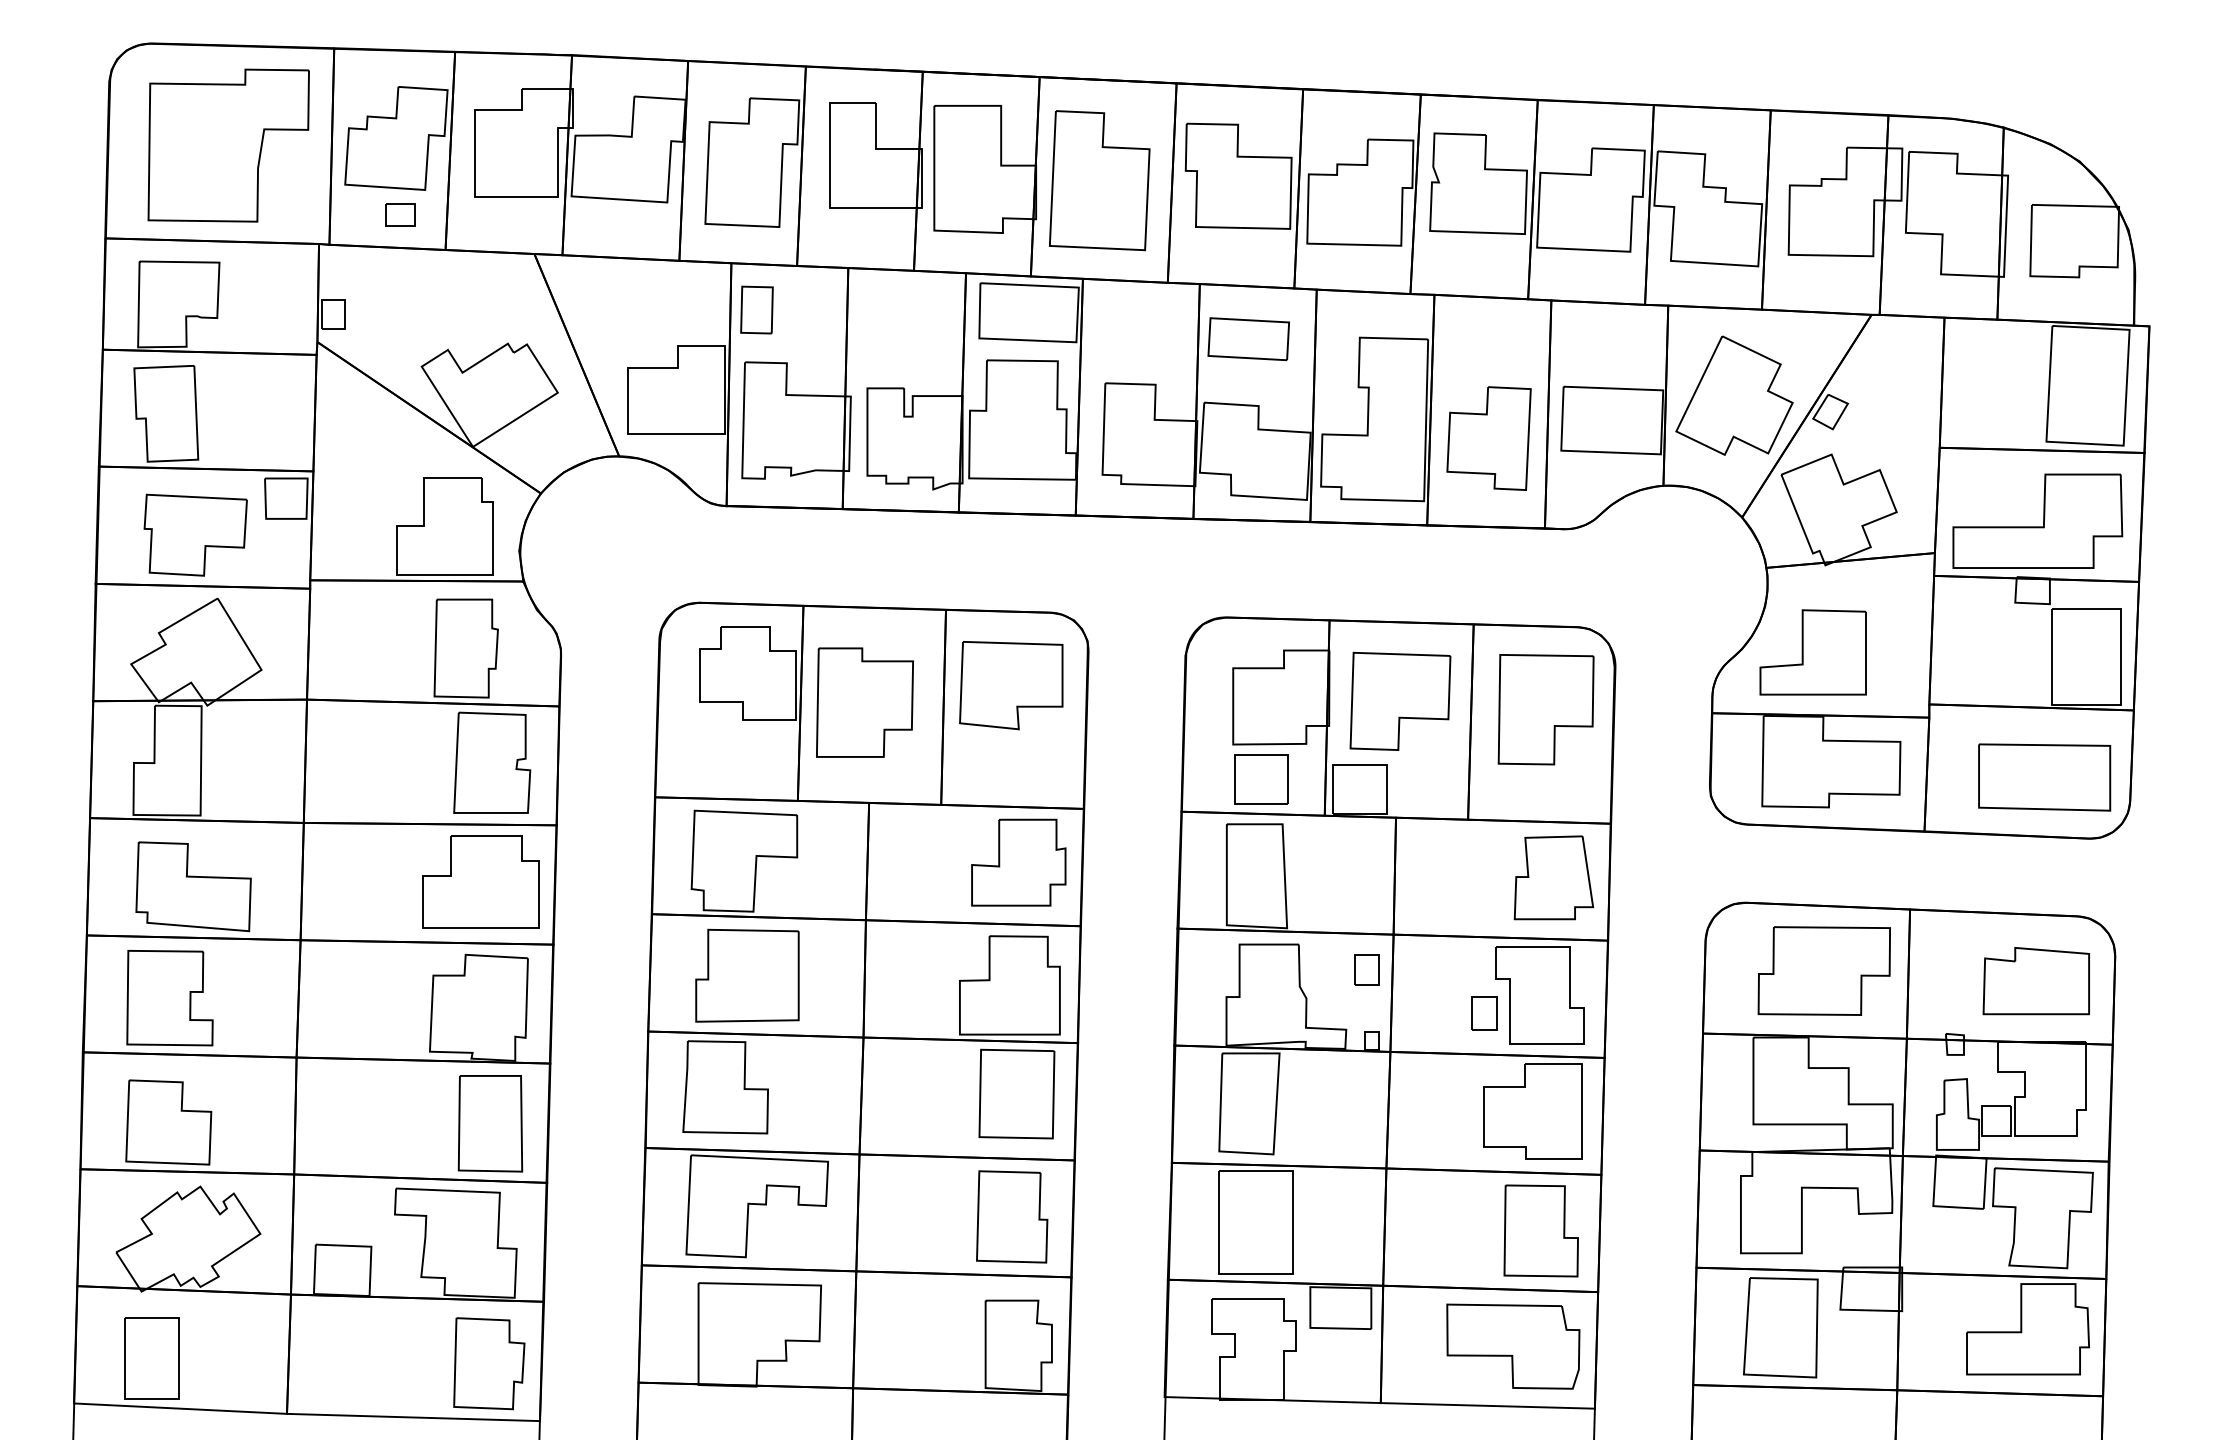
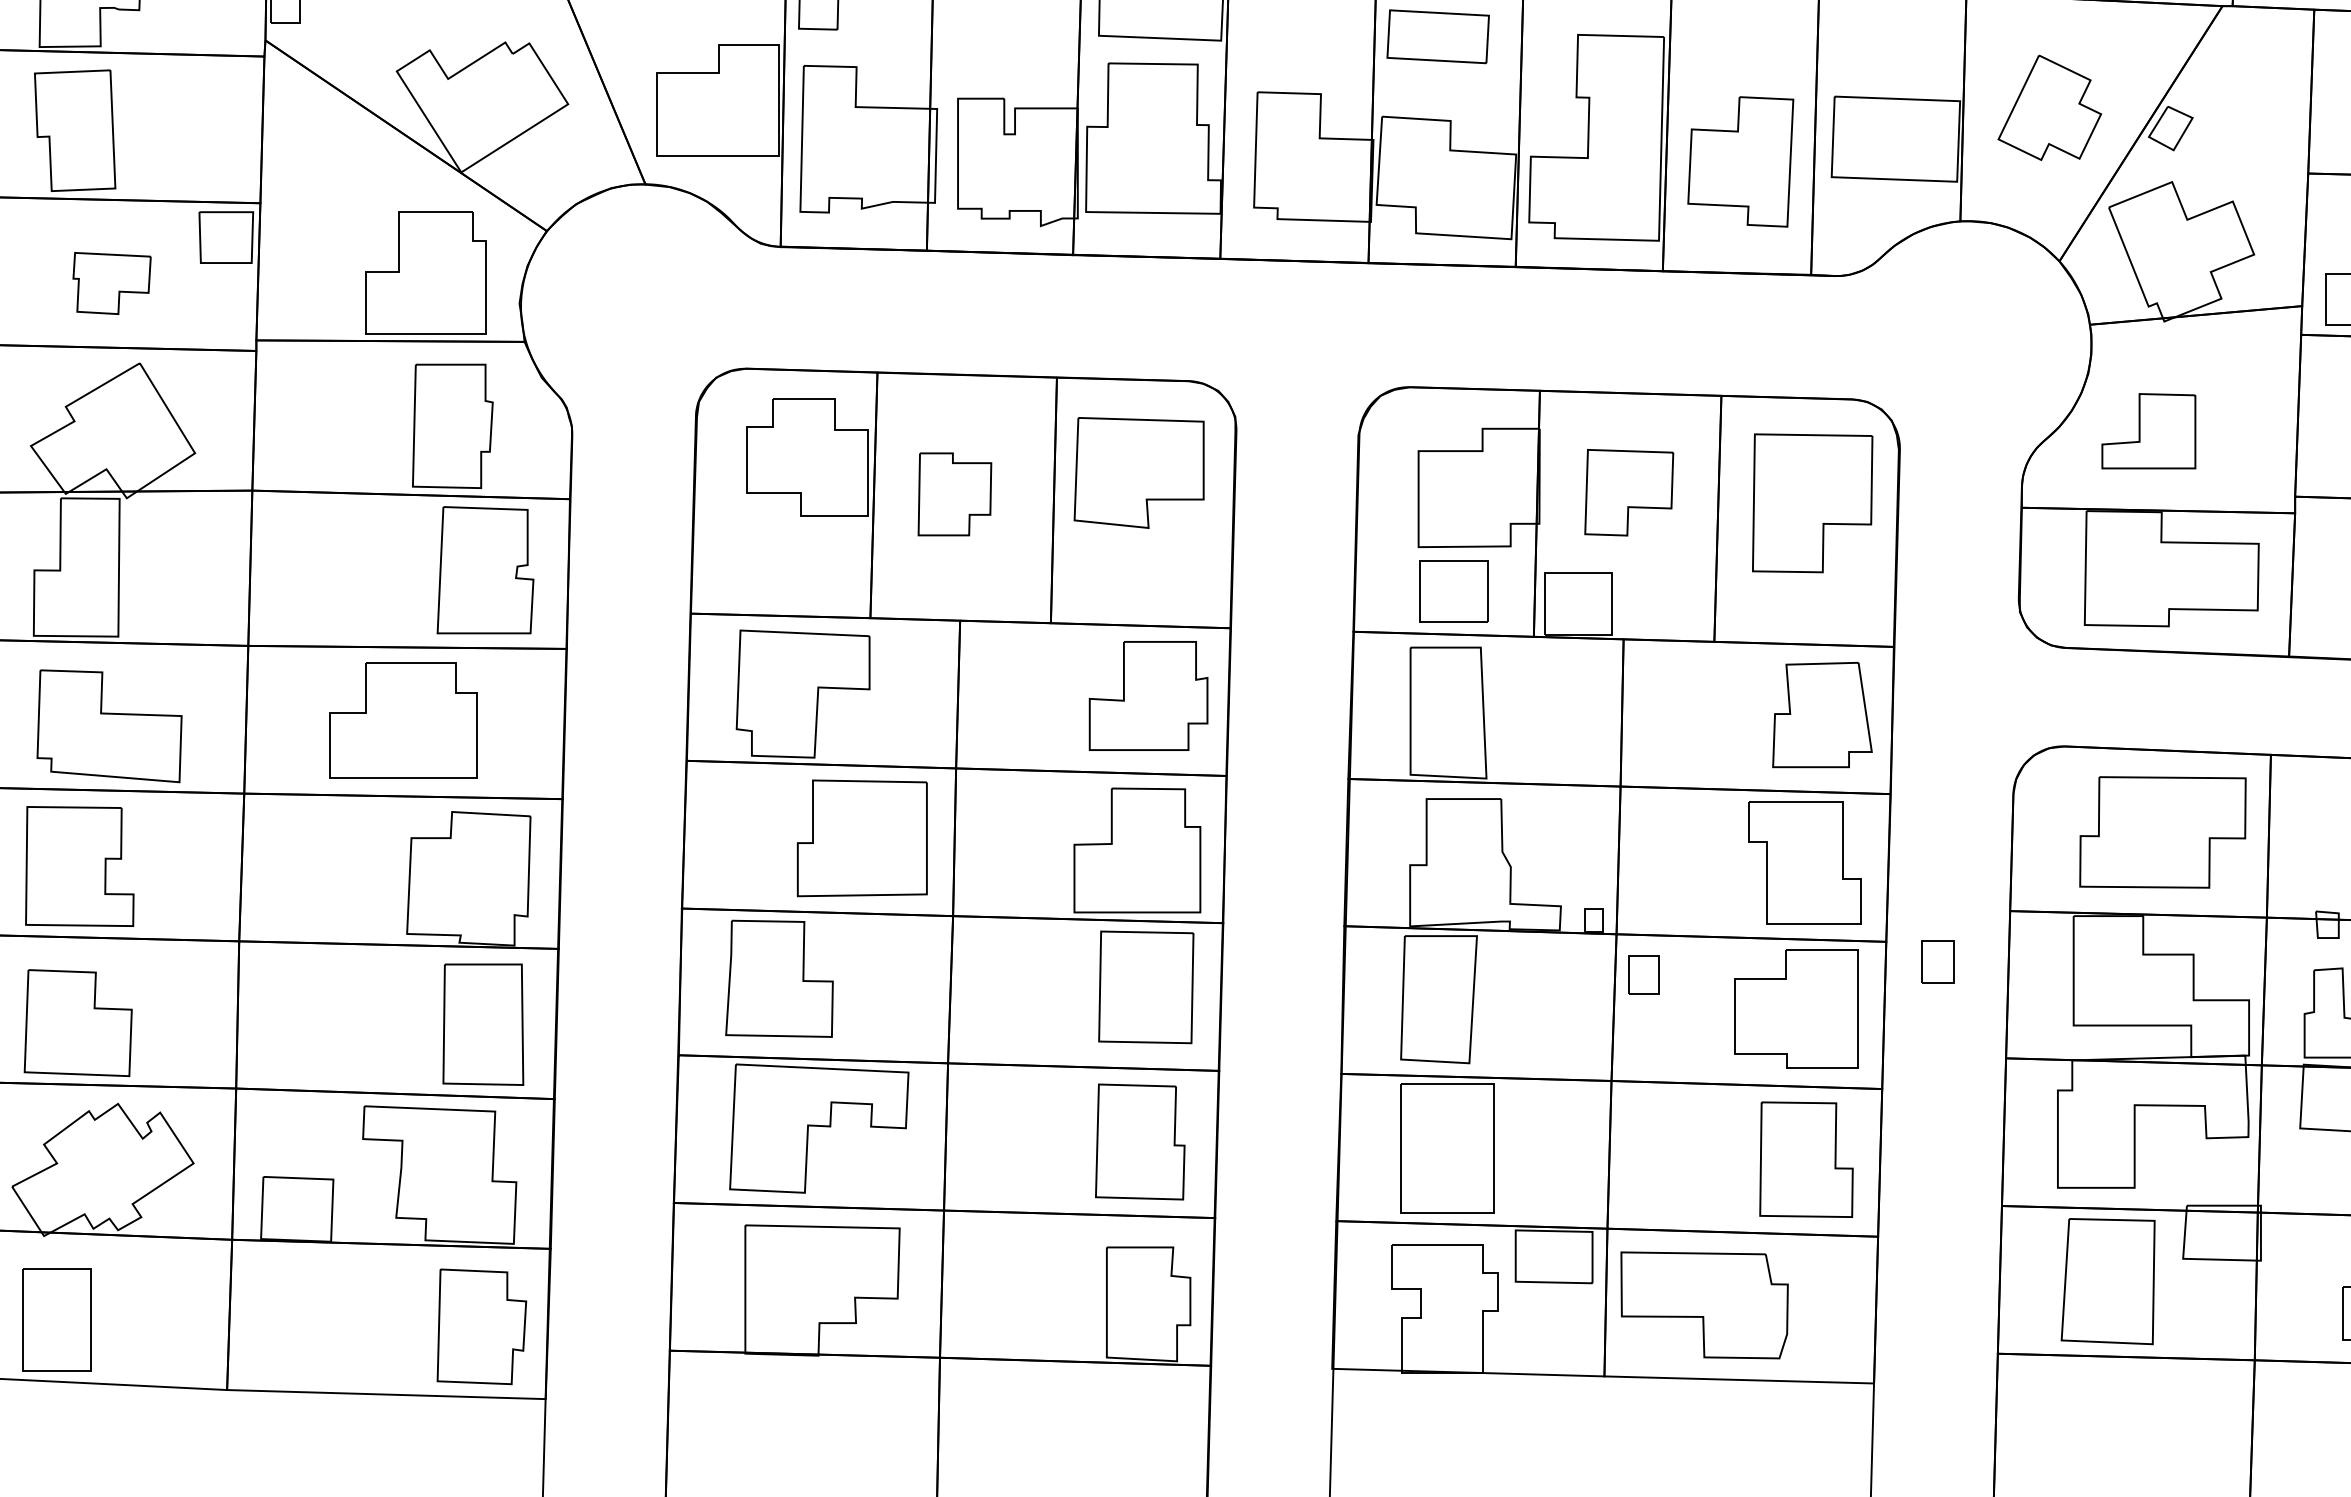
part: (1734, 395) -> (2049, 107), size x0.7
part: (195, 534) -> (111, 282), size x0.6
part: (1812, 652) -> (2148, 431), size x0.7
part: (1400, 700) -> (1629, 491), size x0.7
part: (864, 702) -> (954, 494), size x0.6
part: (480, 881) -> (402, 719), moved
part: (1366, 969) -> (1643, 974), moved
part: (747, 975) -> (862, 838), moved
part: (1484, 1013) -> (1937, 962), moved
part: (1513, 1346) -> (1704, 1305), moved

